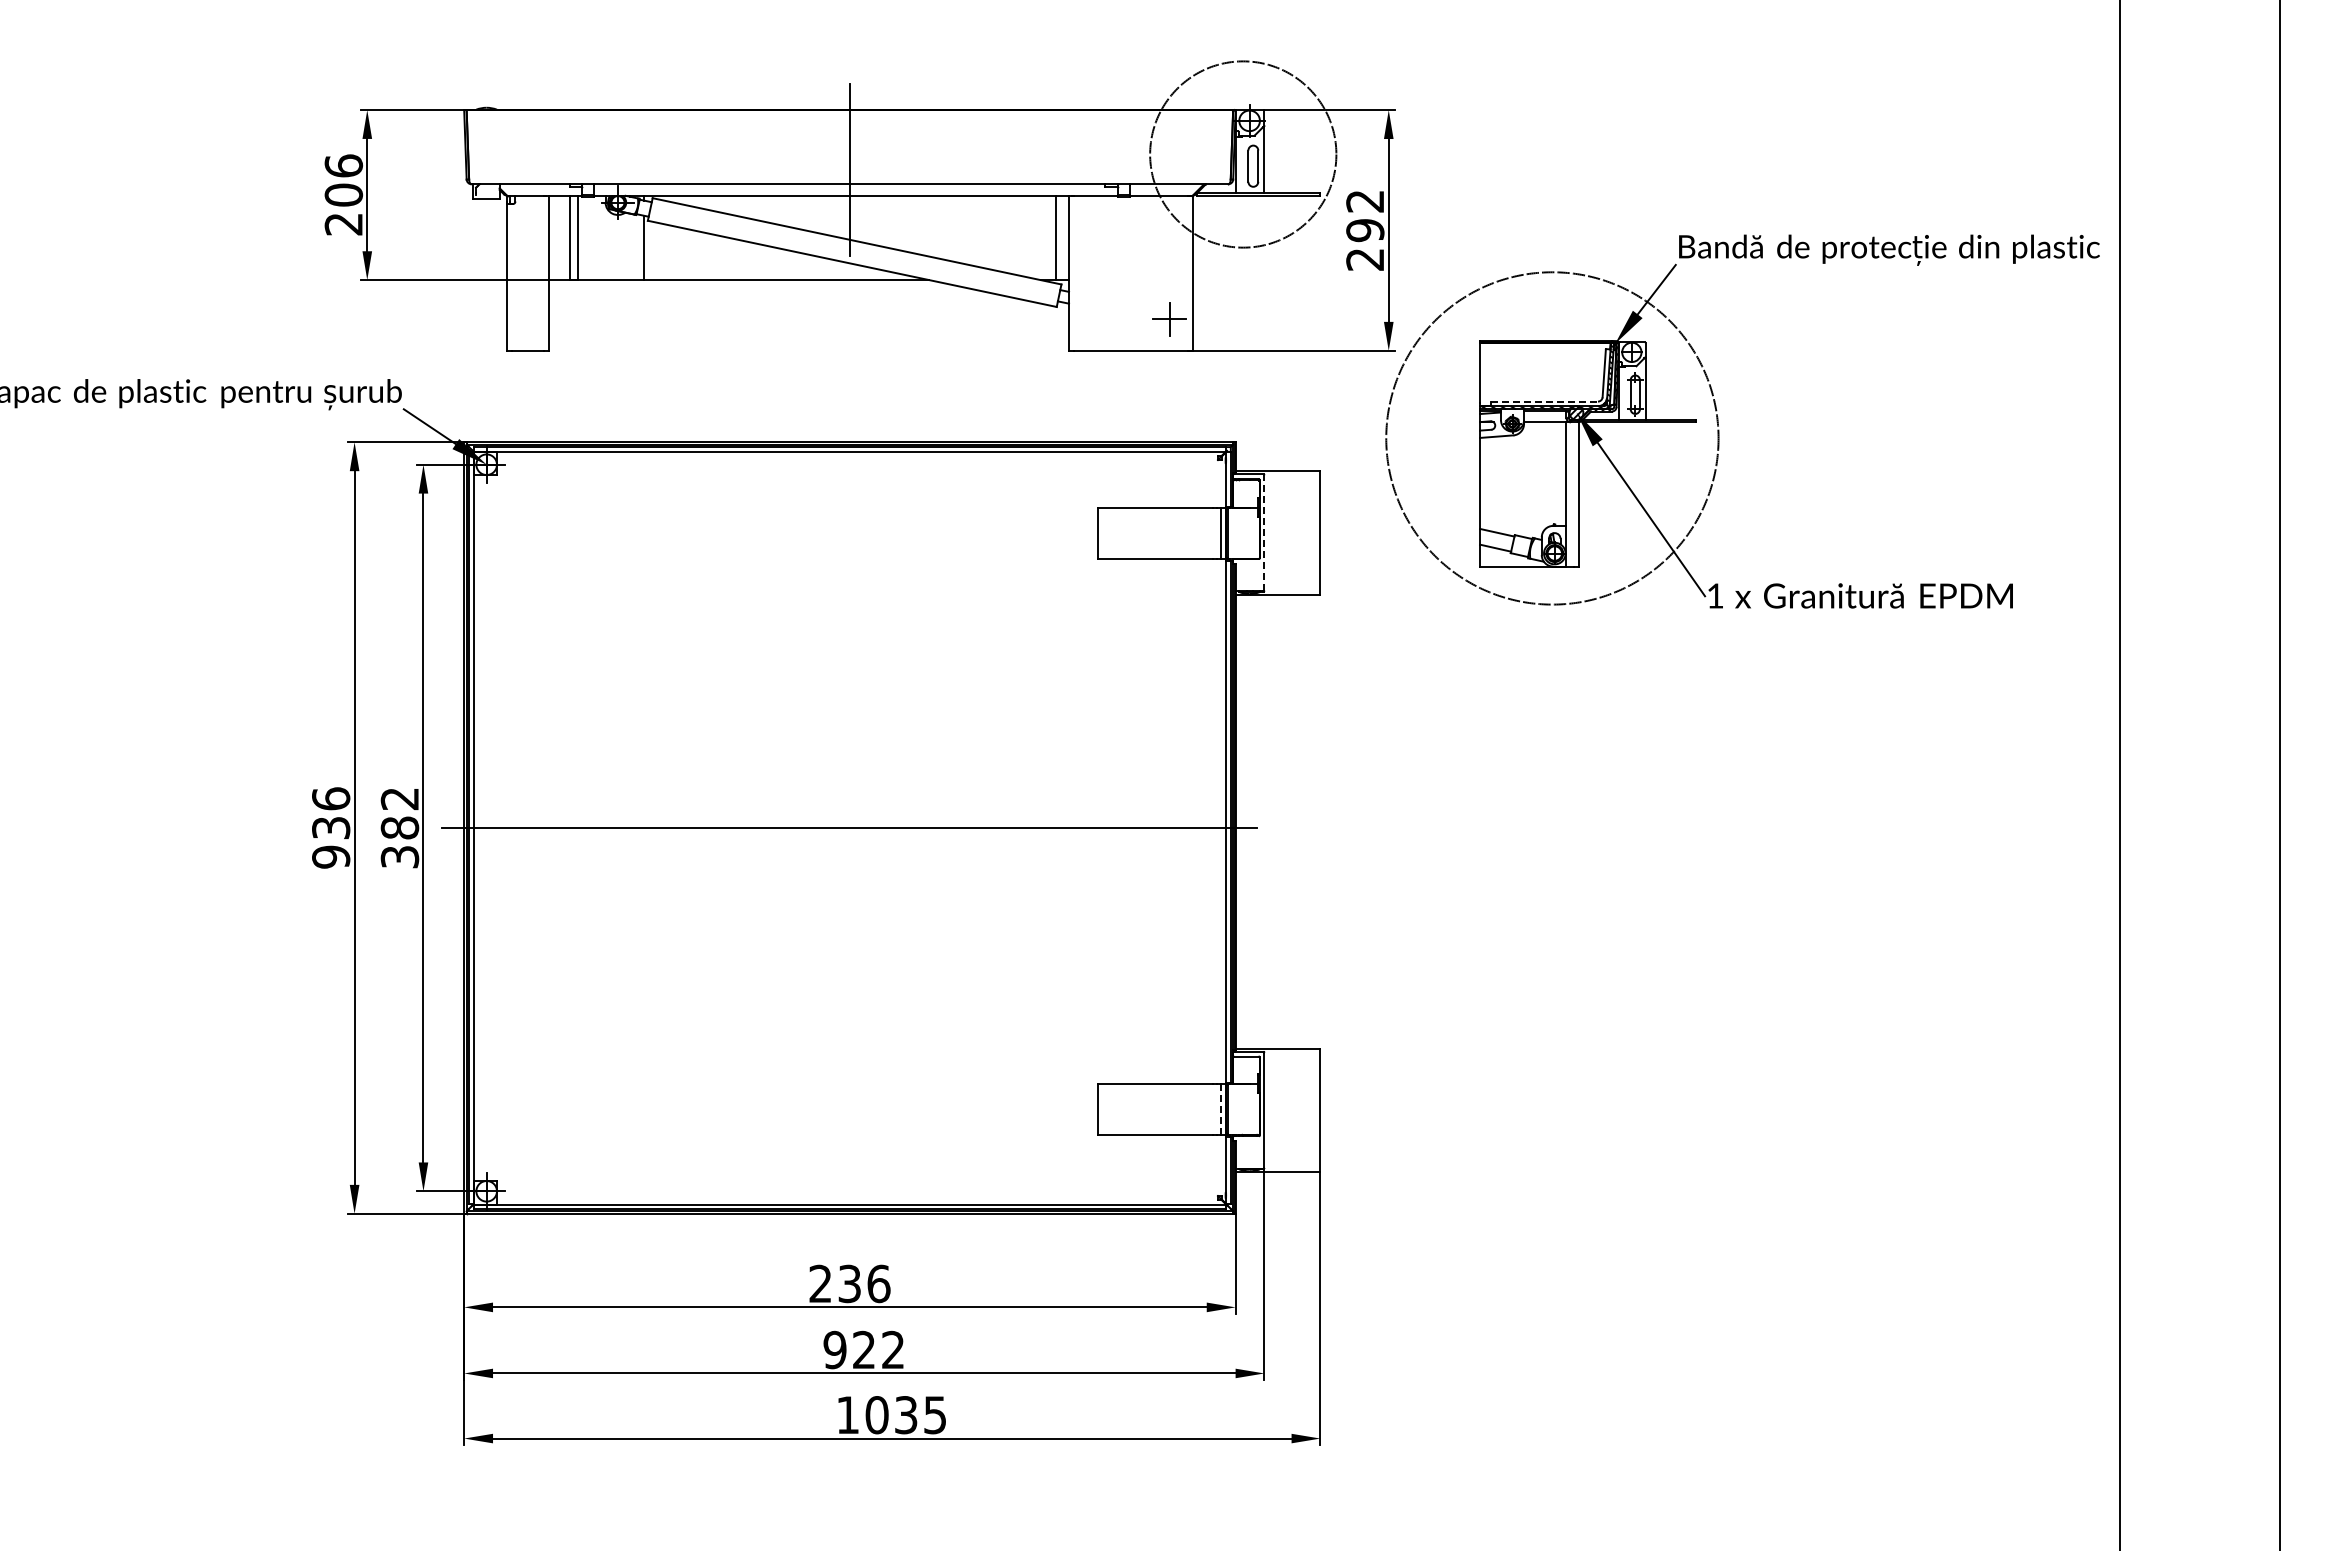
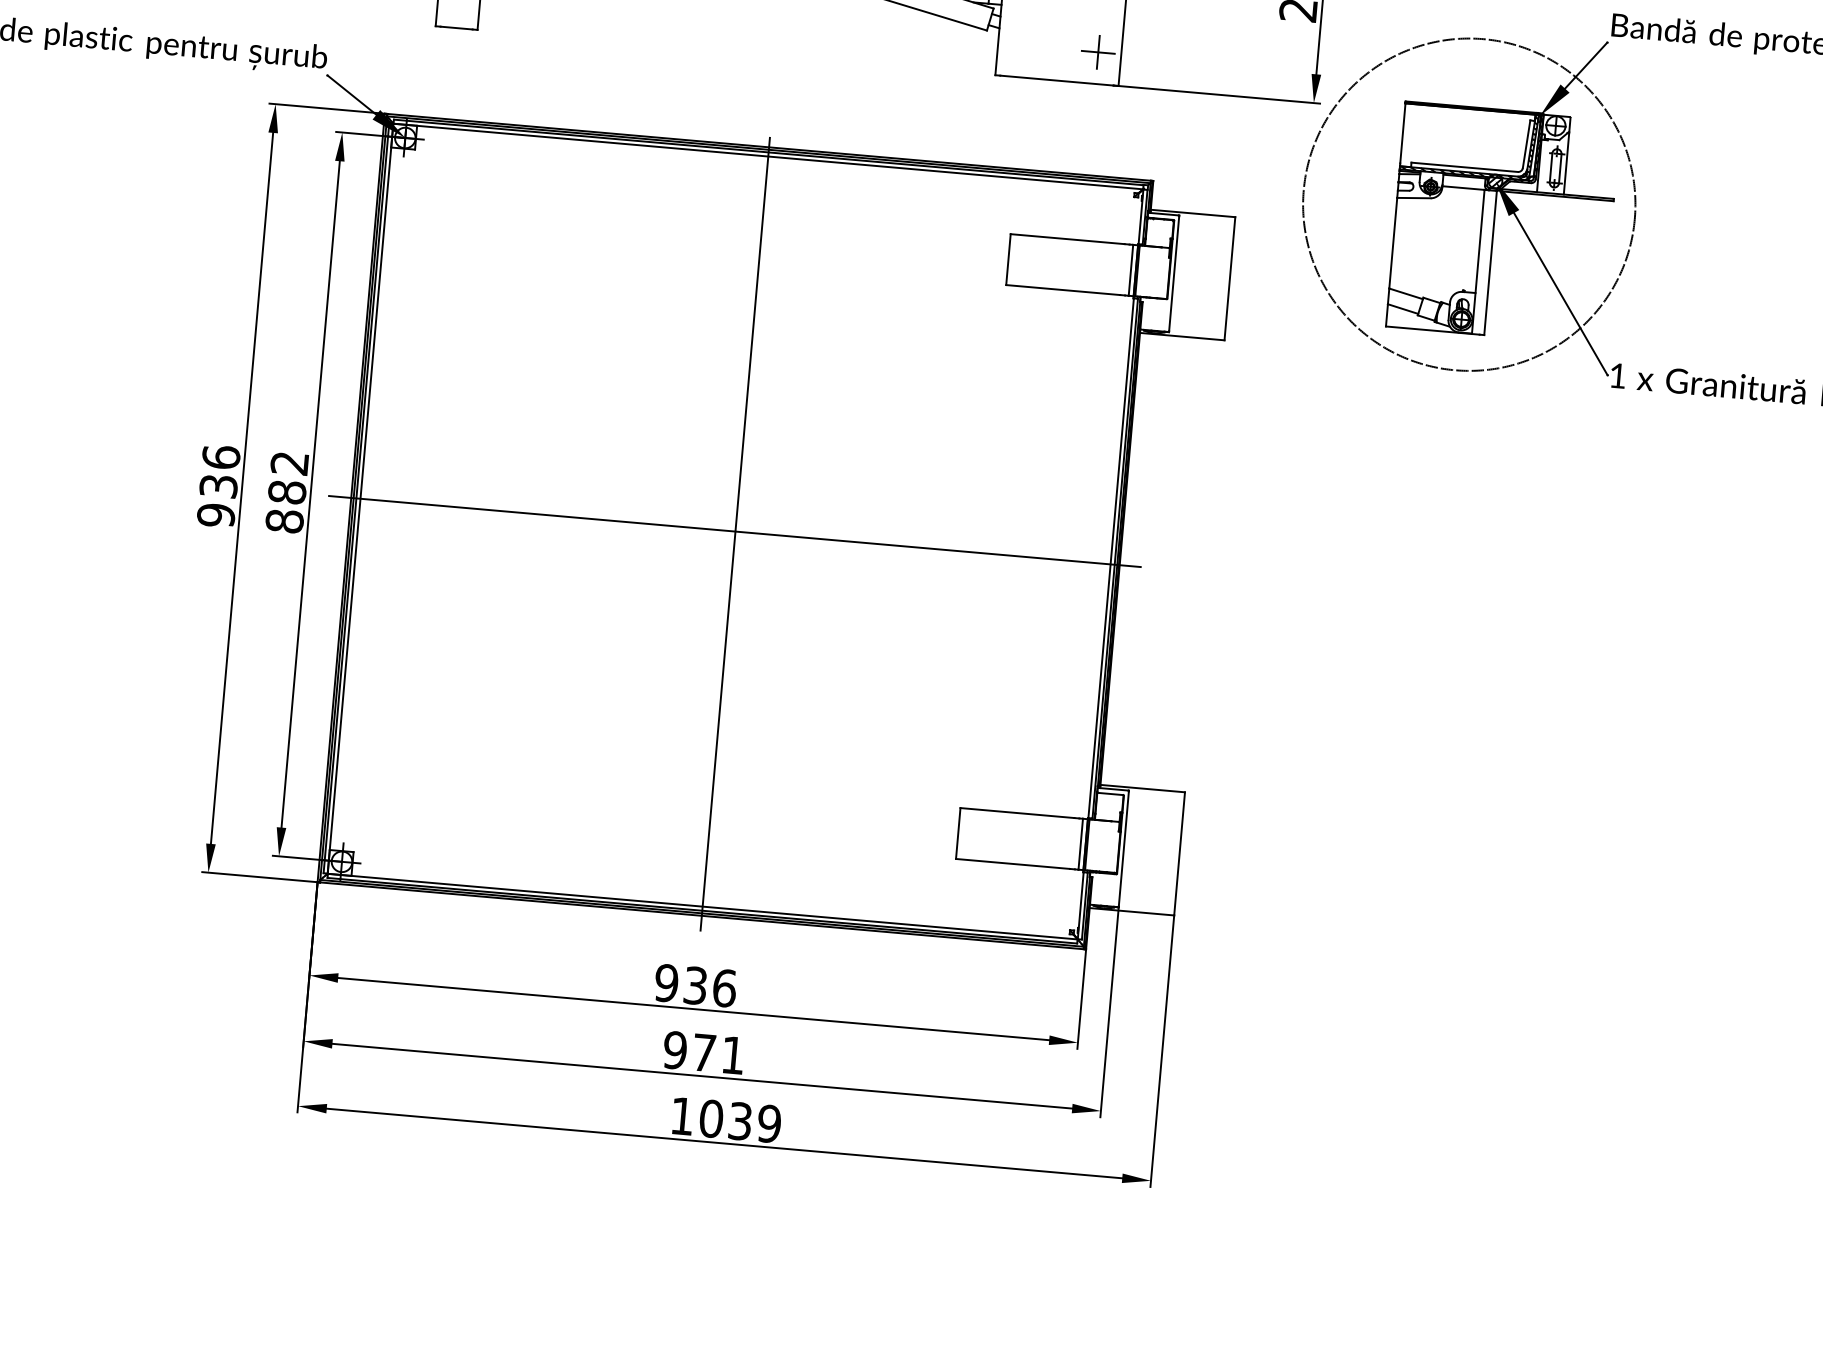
line: (1545, 401) -> (1465, 167), dashed -> solid
line: (1264, 532) -> (1174, 273), dashed -> solid
line: (849, 830) -> (734, 534), added
text: (399, 856) -> (284, 520), 382 -> 882
line: (1221, 1109) -> (1081, 844), dashed -> solid
text: (820, 1283) -> (666, 982), 236 -> 936
text: (878, 1349) -> (718, 1053), 922 -> 971
text: (934, 1415) -> (768, 1124), 1035 -> 1039

